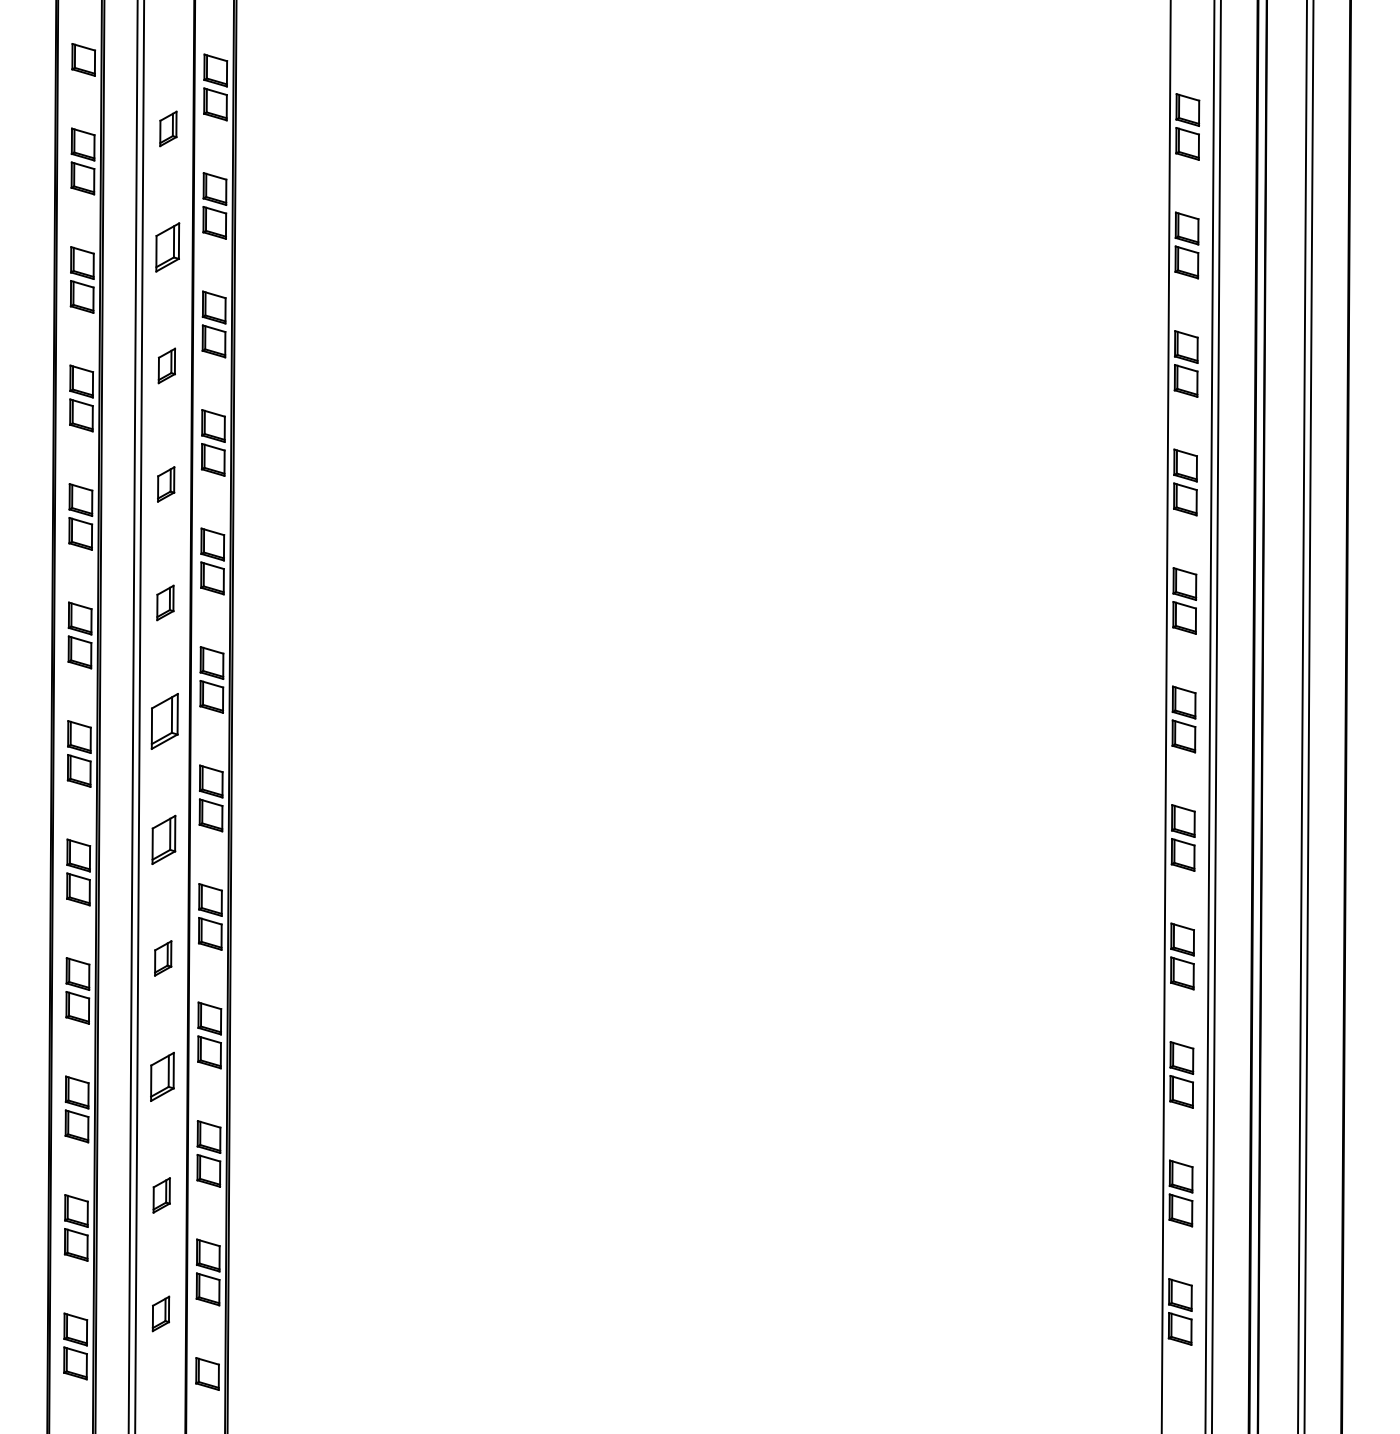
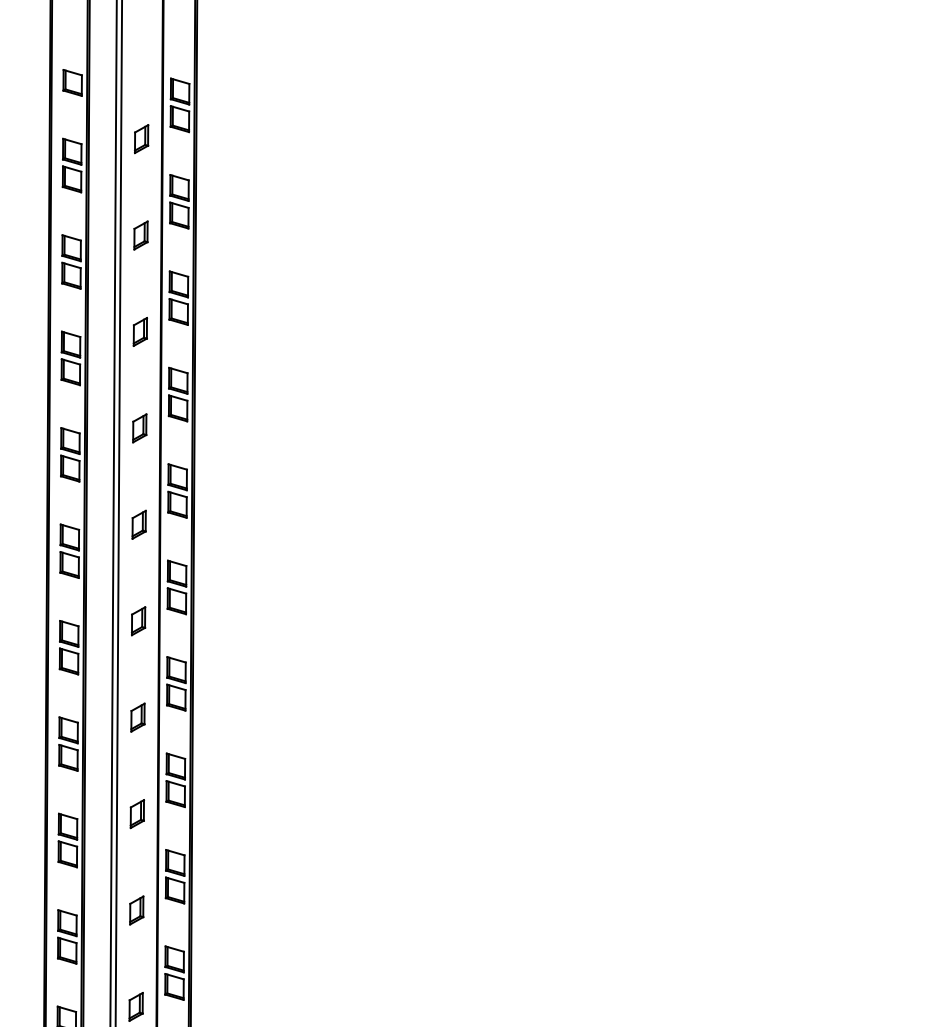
part: (167, 247) -> (140, 235), size x0.71
part: (164, 721) -> (138, 621), size x0.62
part: (163, 839) -> (137, 717), size x0.71
part: (162, 1076) -> (136, 910), size x0.71

